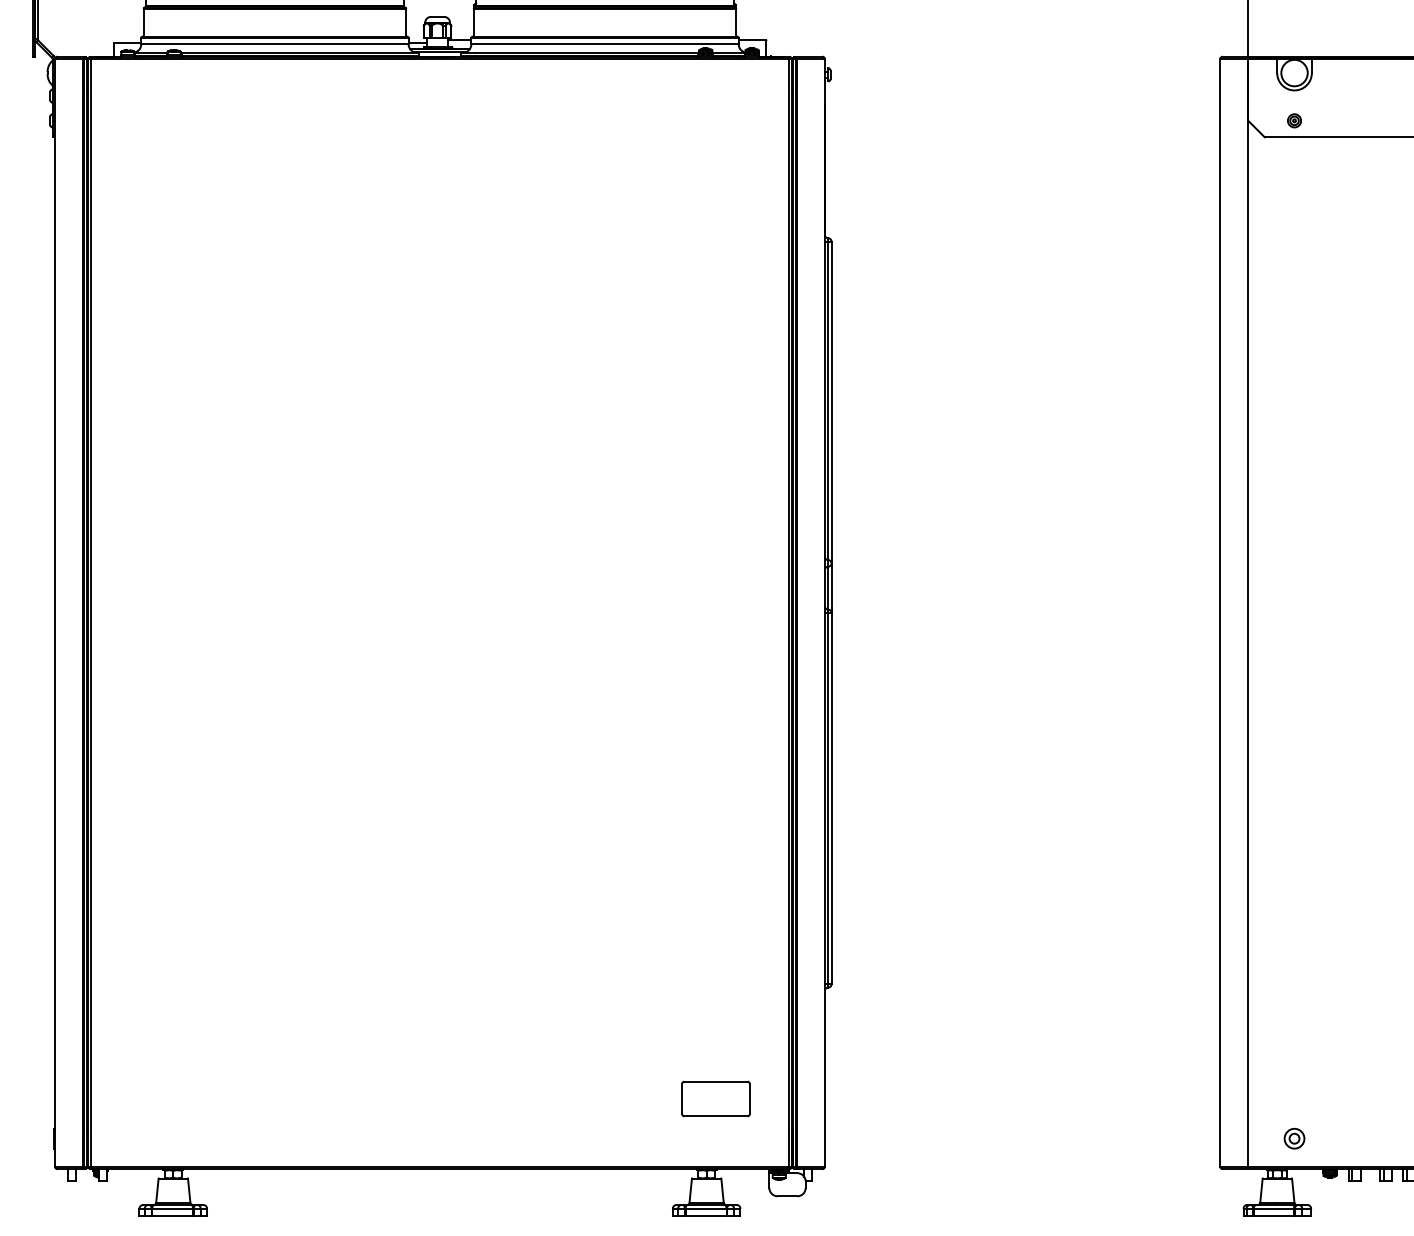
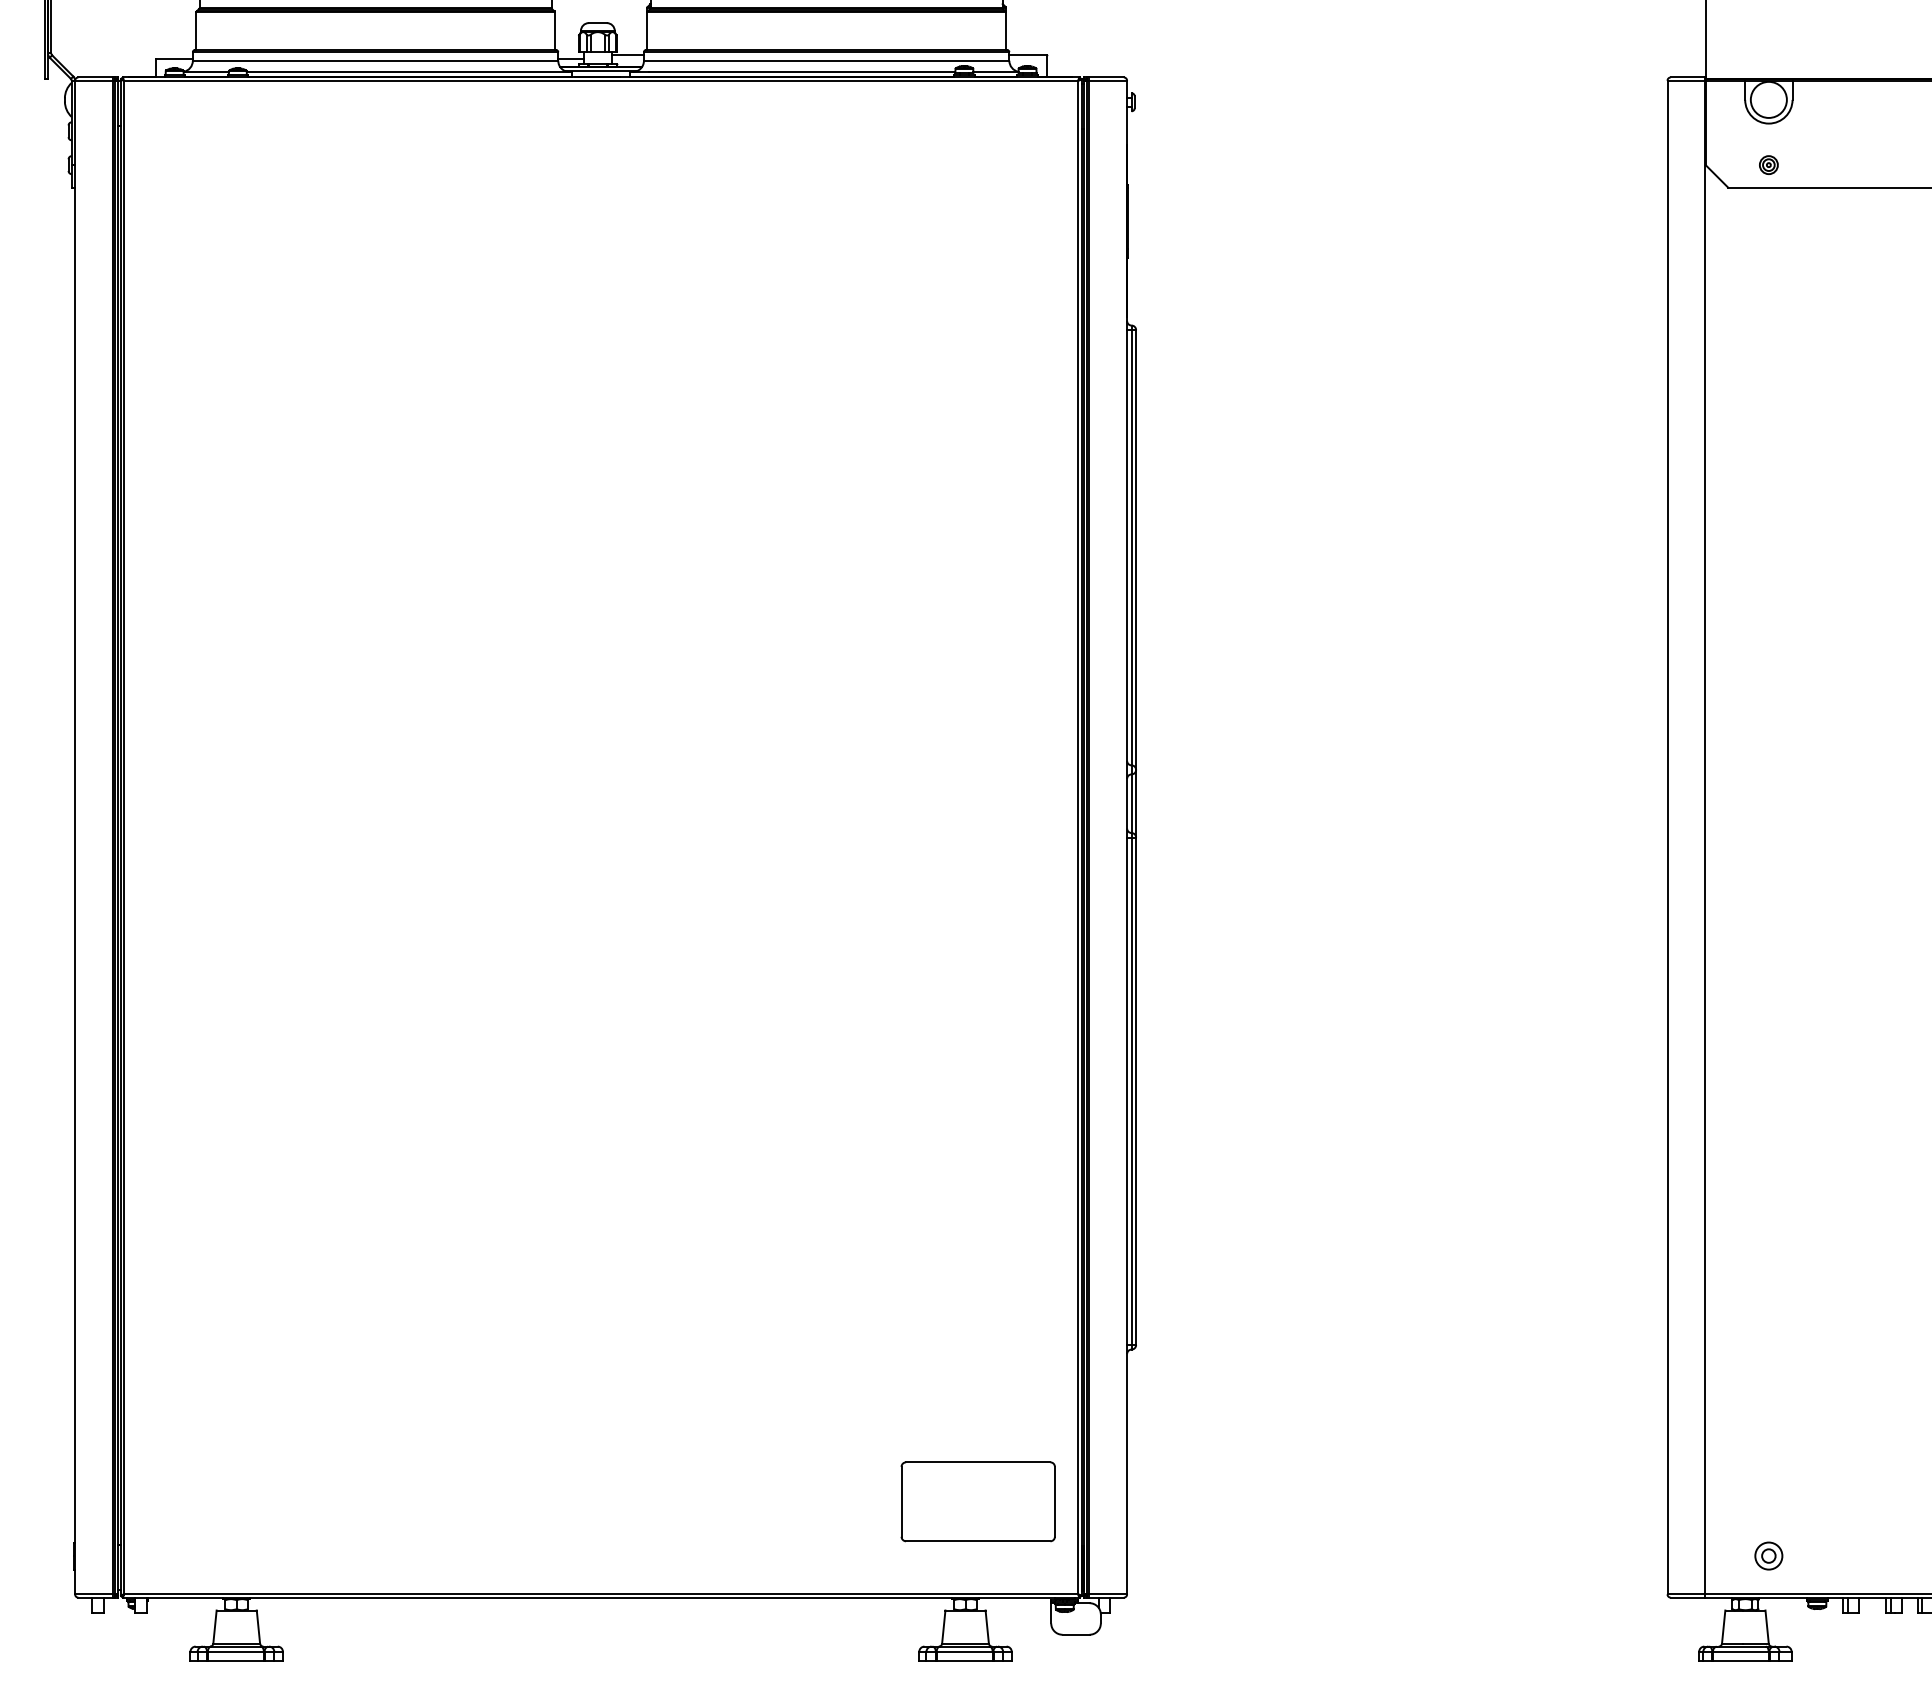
part: (715, 1098) -> (977, 1501), size x1.67

